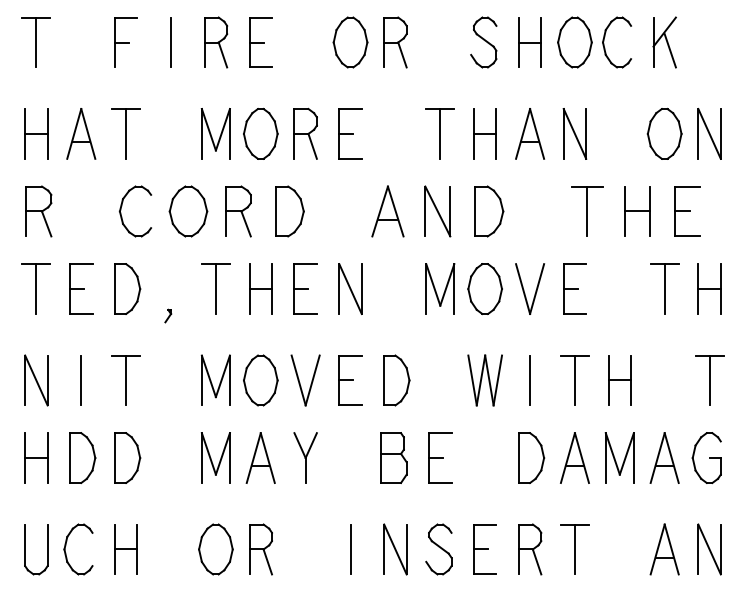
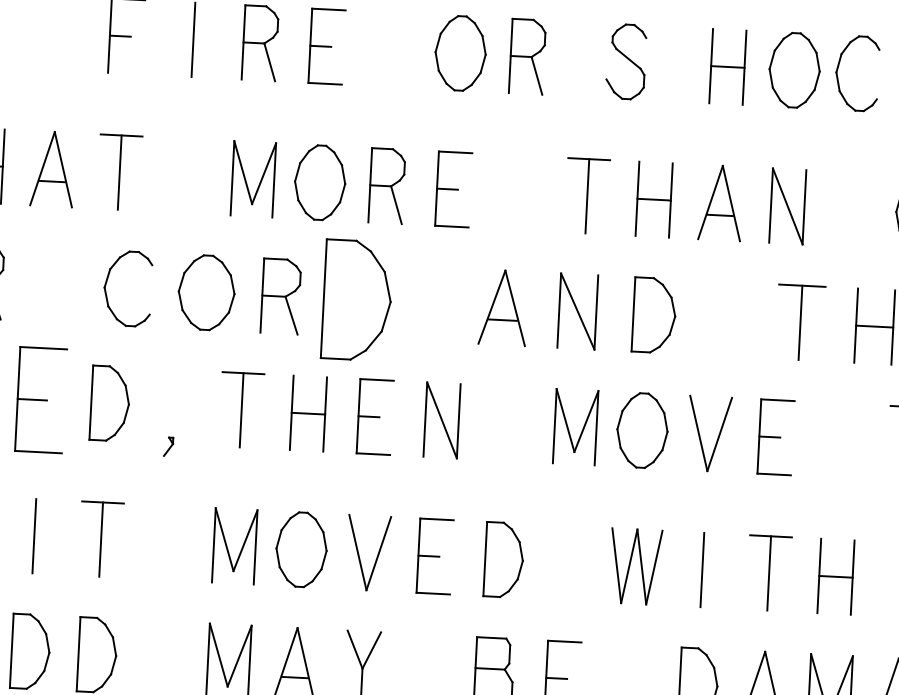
part: (483, 42) -> (625, 61), moved
part: (289, 211) -> (357, 300), size x1.6
part: (81, 288) -> (41, 399), size x1.4

